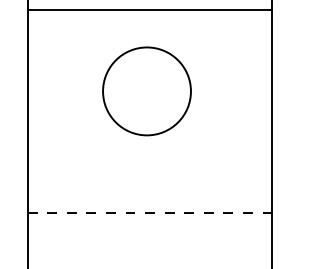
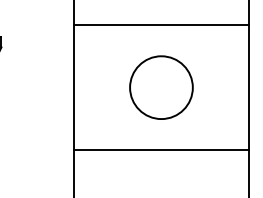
line: (149, 9) -> (161, 24), moved
circle: (147, 91) -> (161, 87), moved
line: (149, 213) -> (161, 150), dashed -> solid

